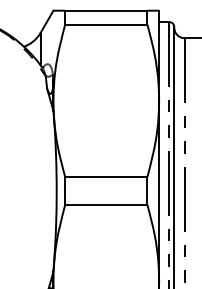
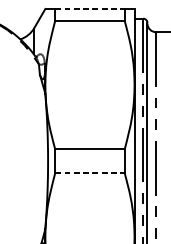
line: (106, 10) -> (90, 8), solid -> dashed
line: (106, 204) -> (90, 172), solid -> dashed

